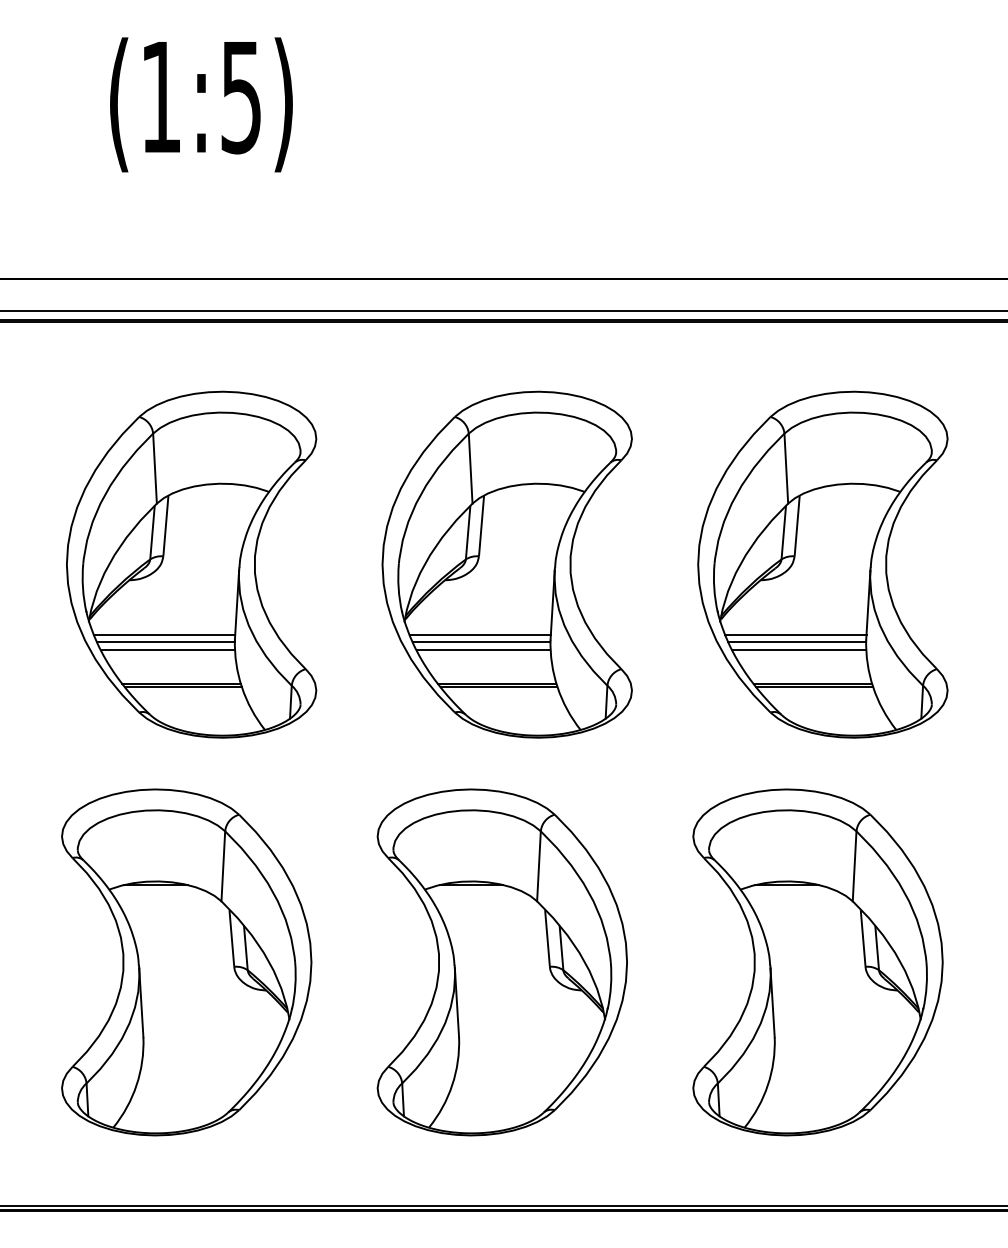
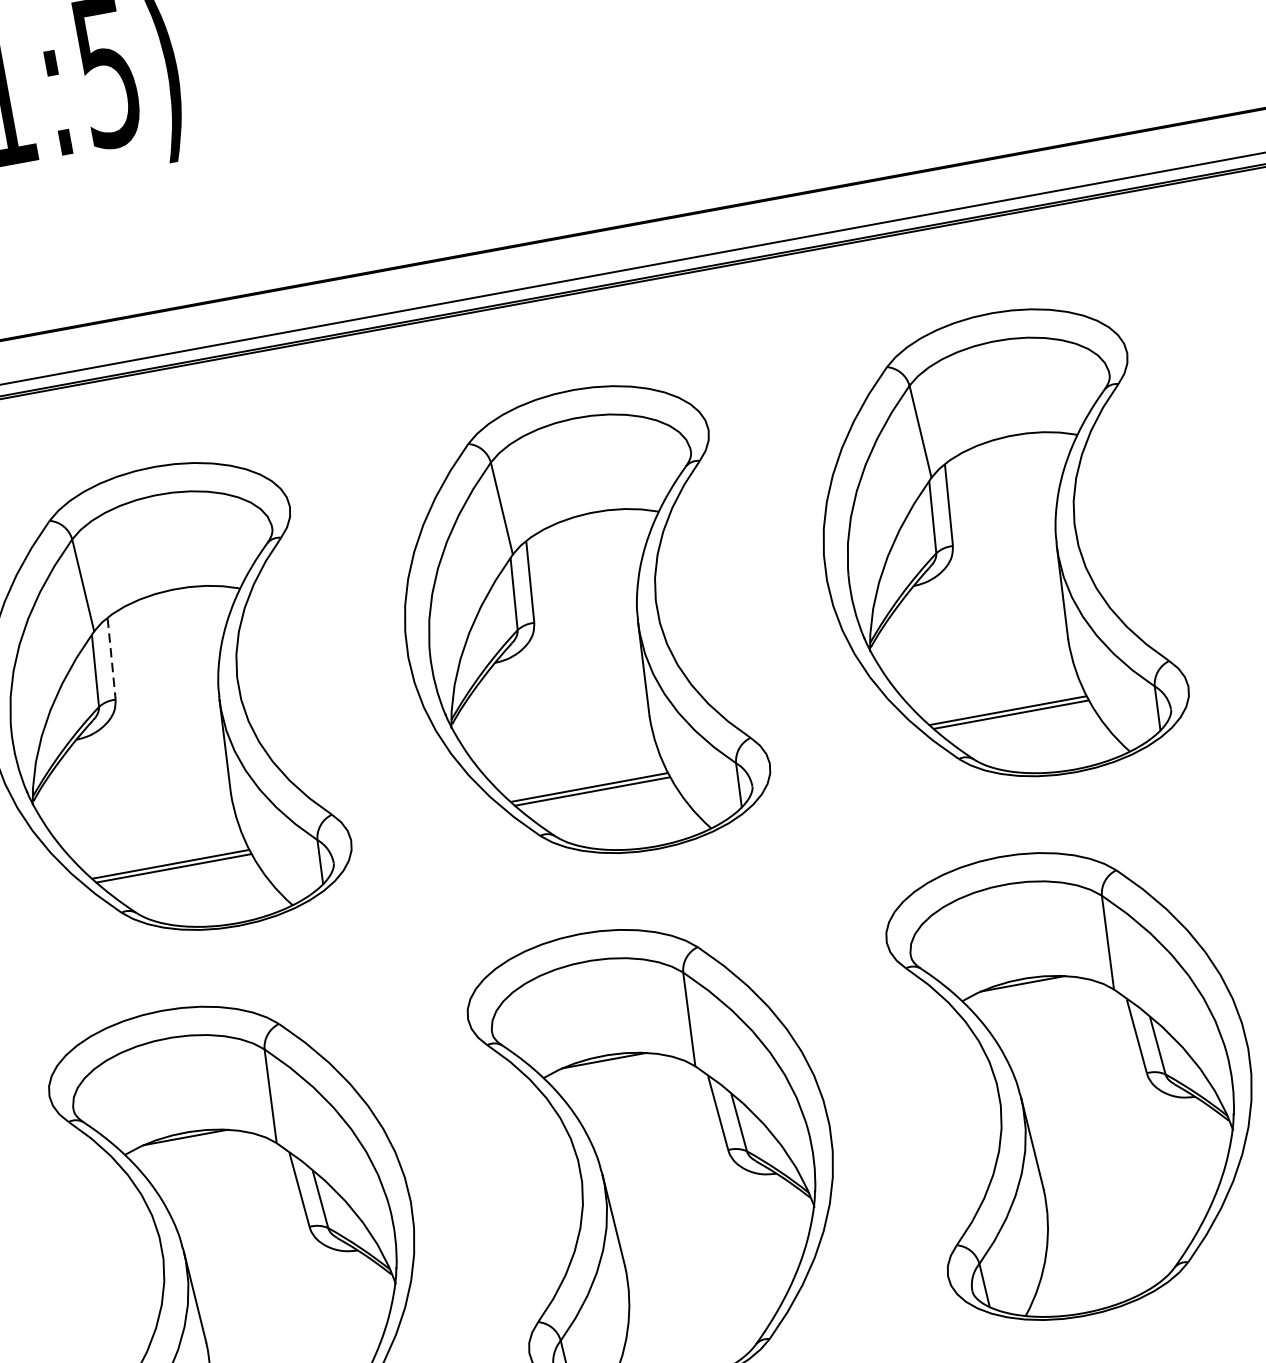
line: (165, 526) -> (111, 659), solid -> dashed
line: (164, 634) -> (136, 803), removed
line: (479, 634) -> (553, 726), removed
line: (795, 634) -> (973, 649), removed
line: (165, 642) -> (139, 813), removed
line: (481, 642) -> (558, 736), removed
line: (797, 642) -> (977, 659), removed
line: (167, 650) -> (144, 823), removed
line: (483, 650) -> (563, 746), removed
line: (799, 650) -> (982, 669), removed

